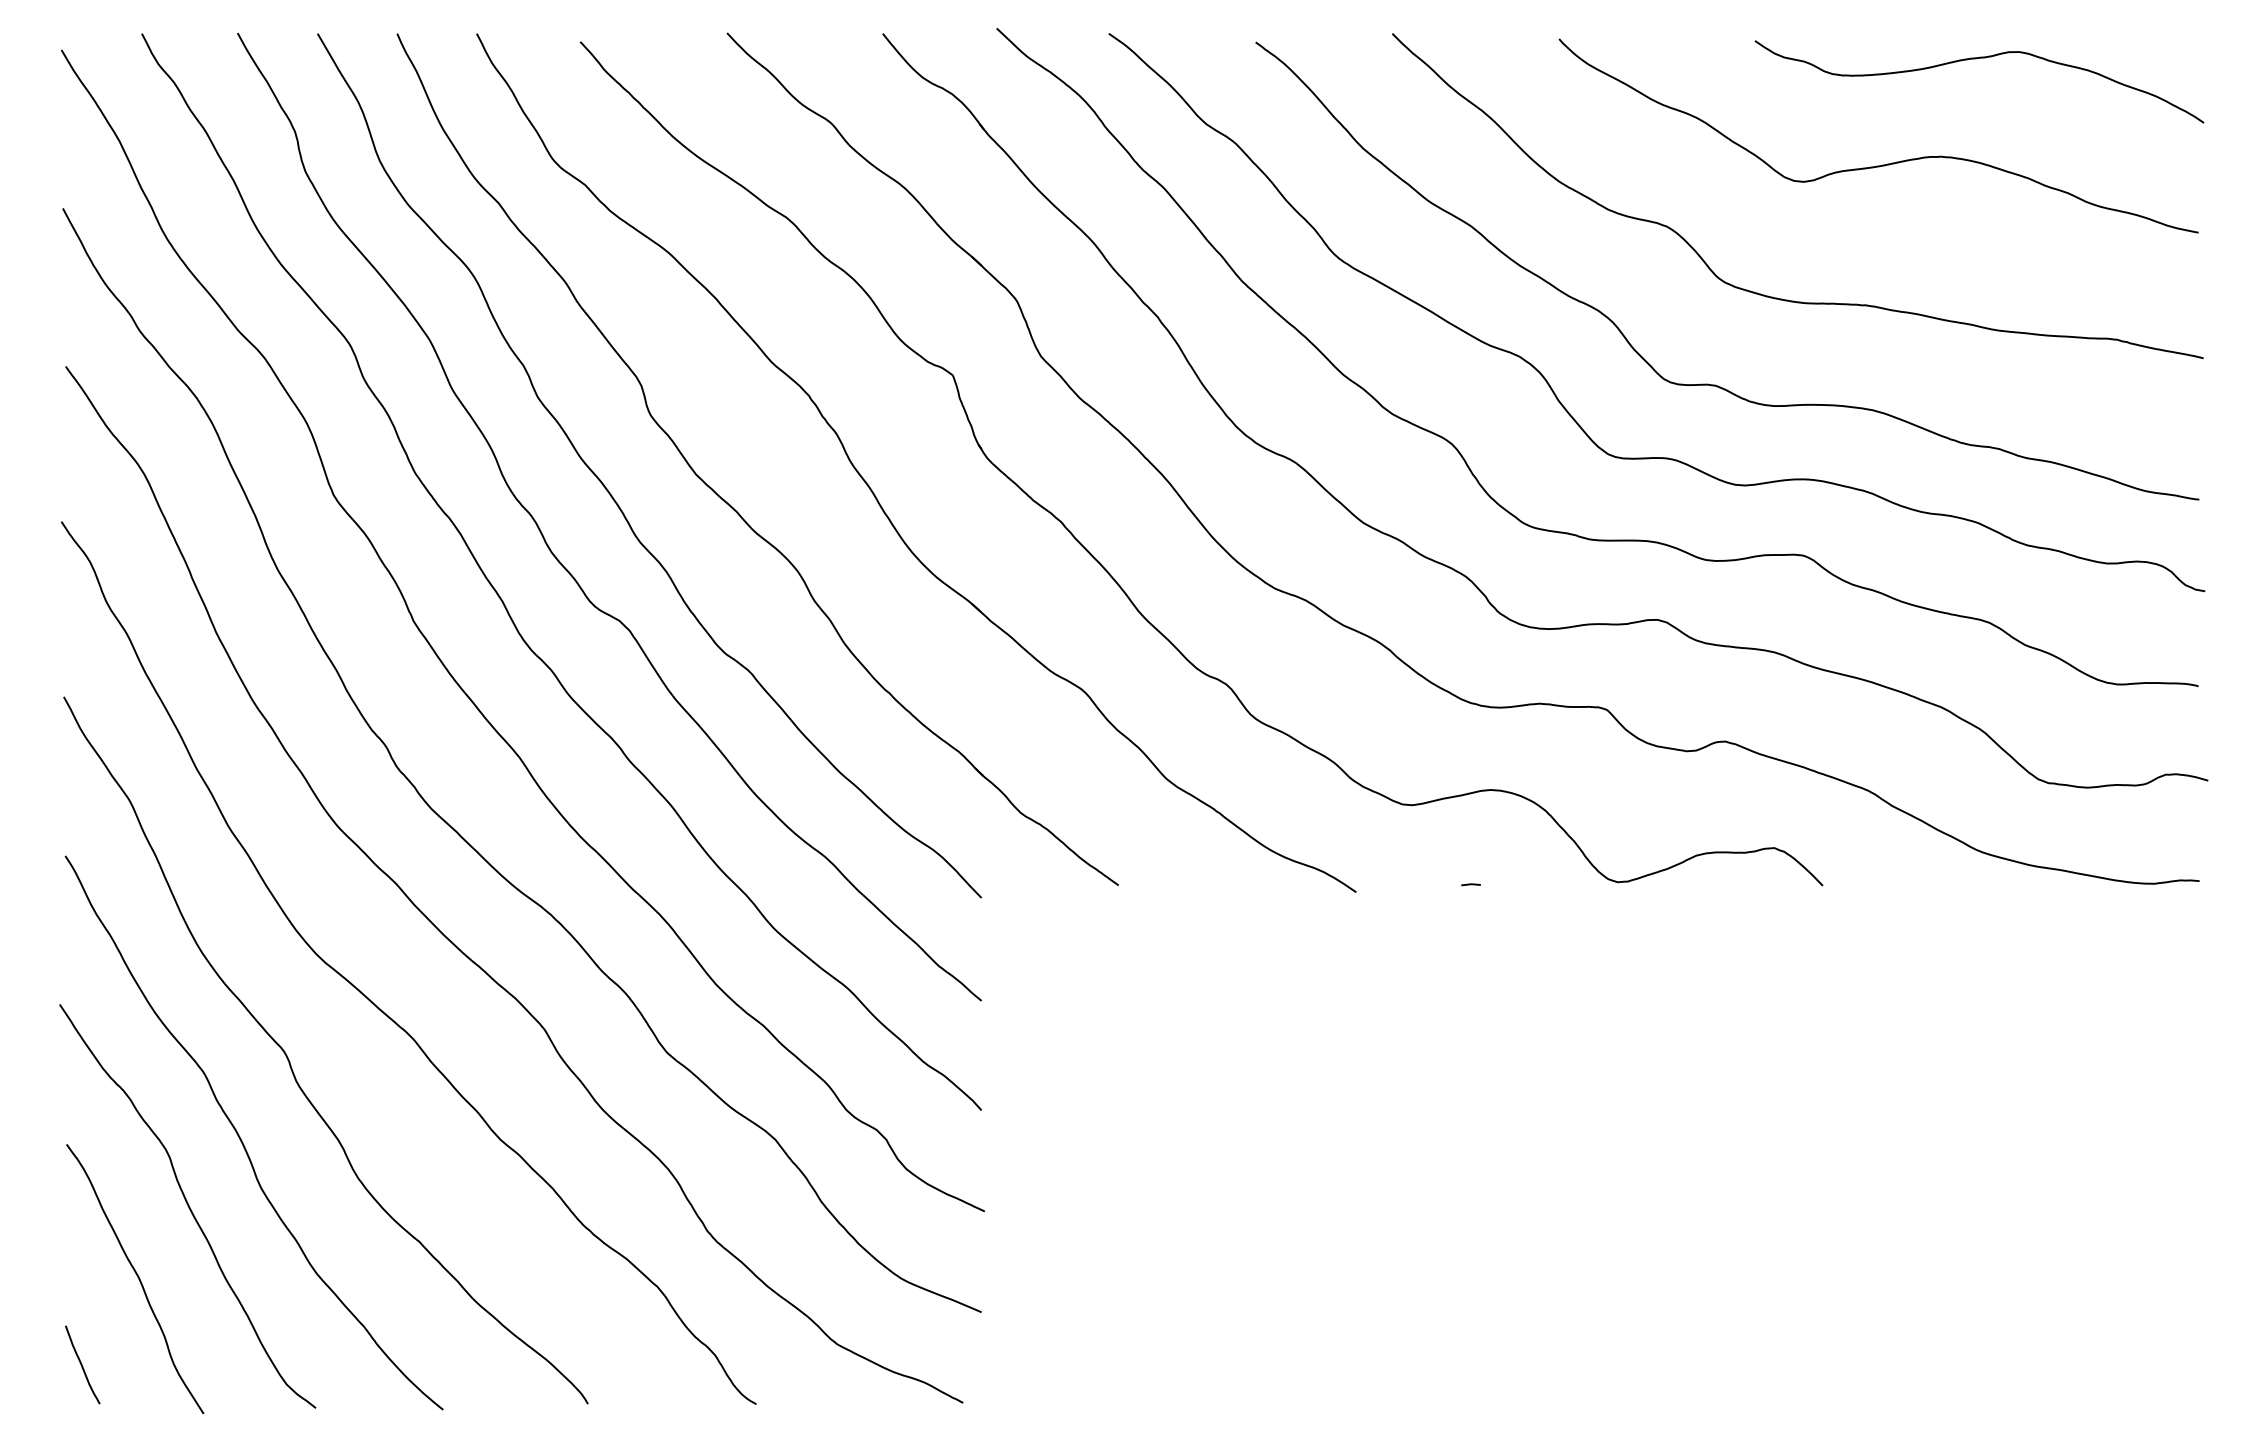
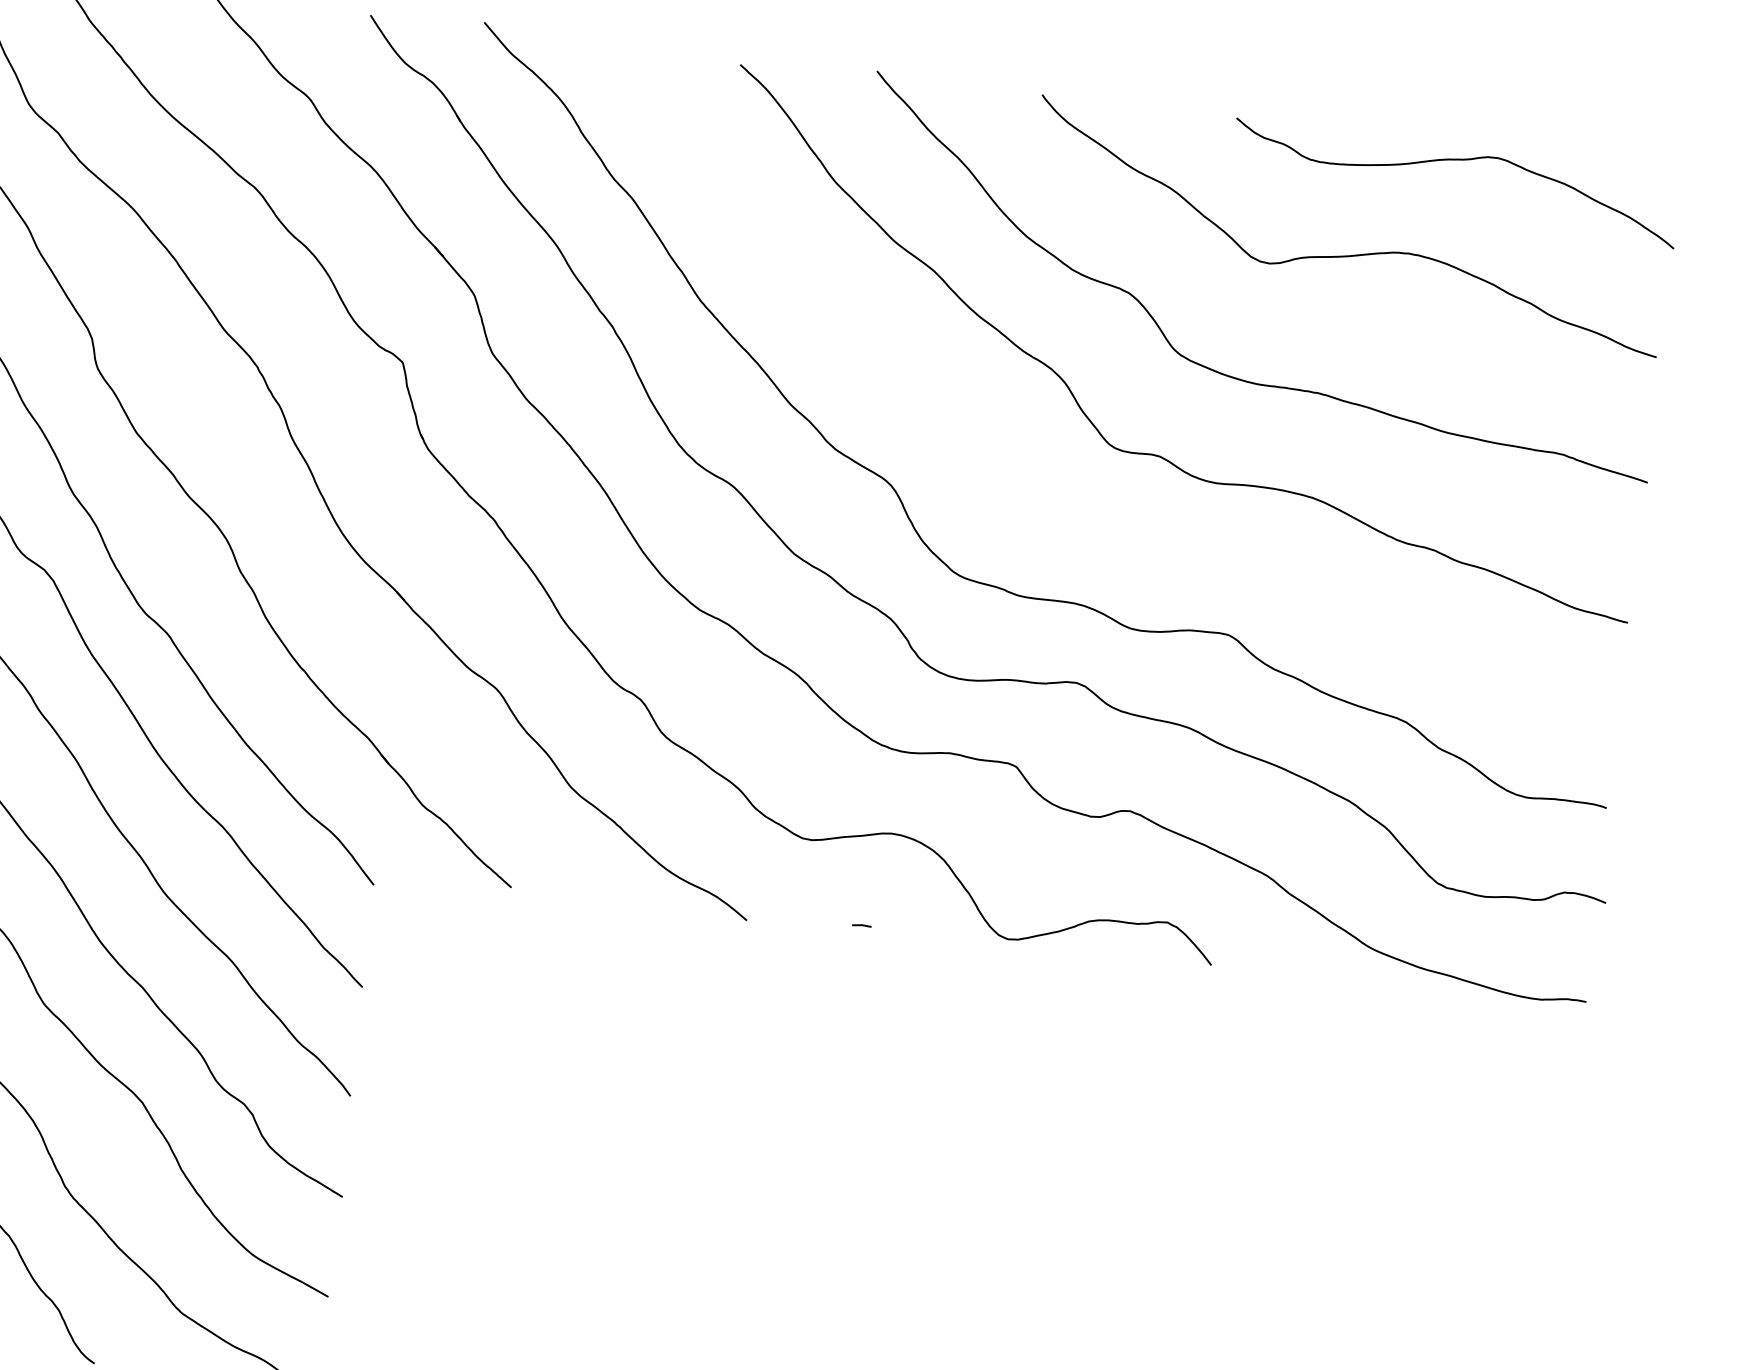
curve: (1549, 383) -> (994, 436), removed

